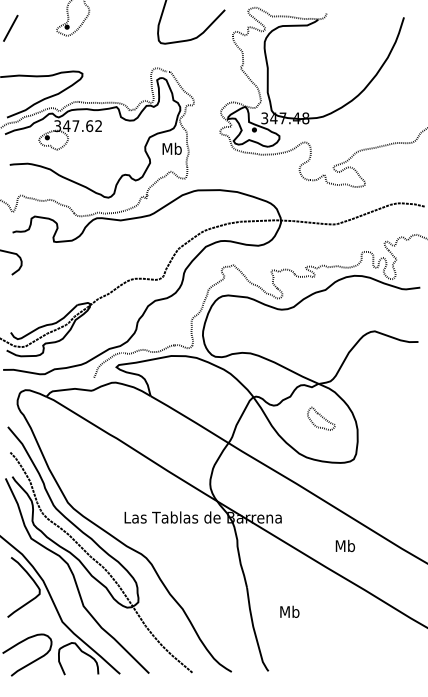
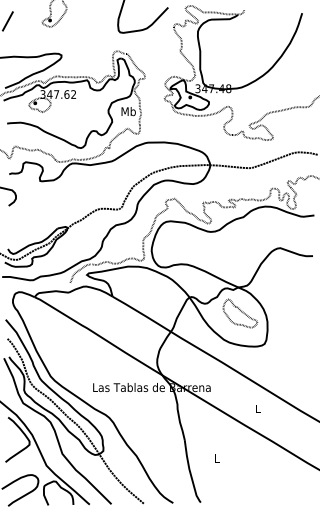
part: (321, 418) -> (240, 313), size x1.67
text: (345, 545) -> (258, 408), Mb -> L
text: (289, 611) -> (216, 457), Mb -> L

